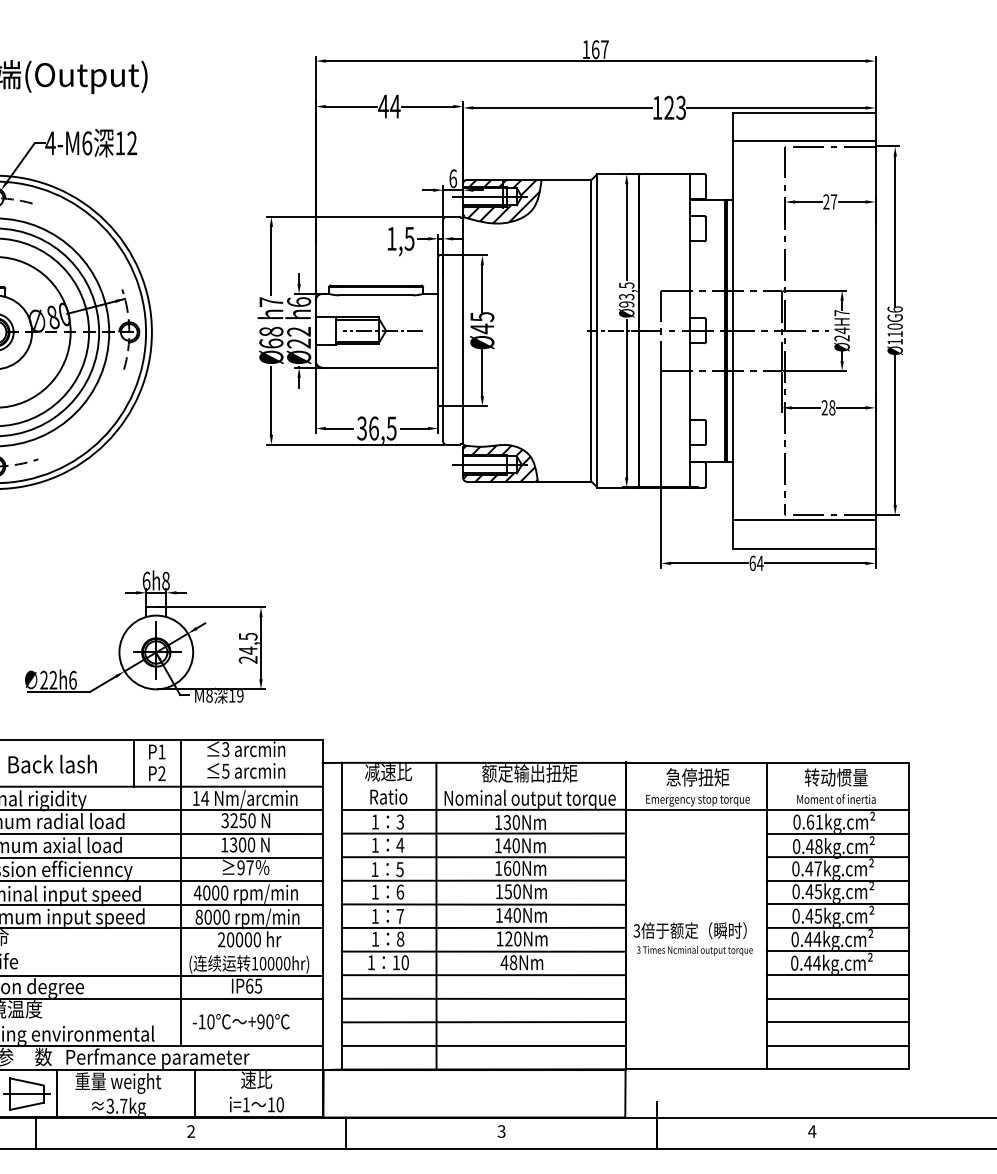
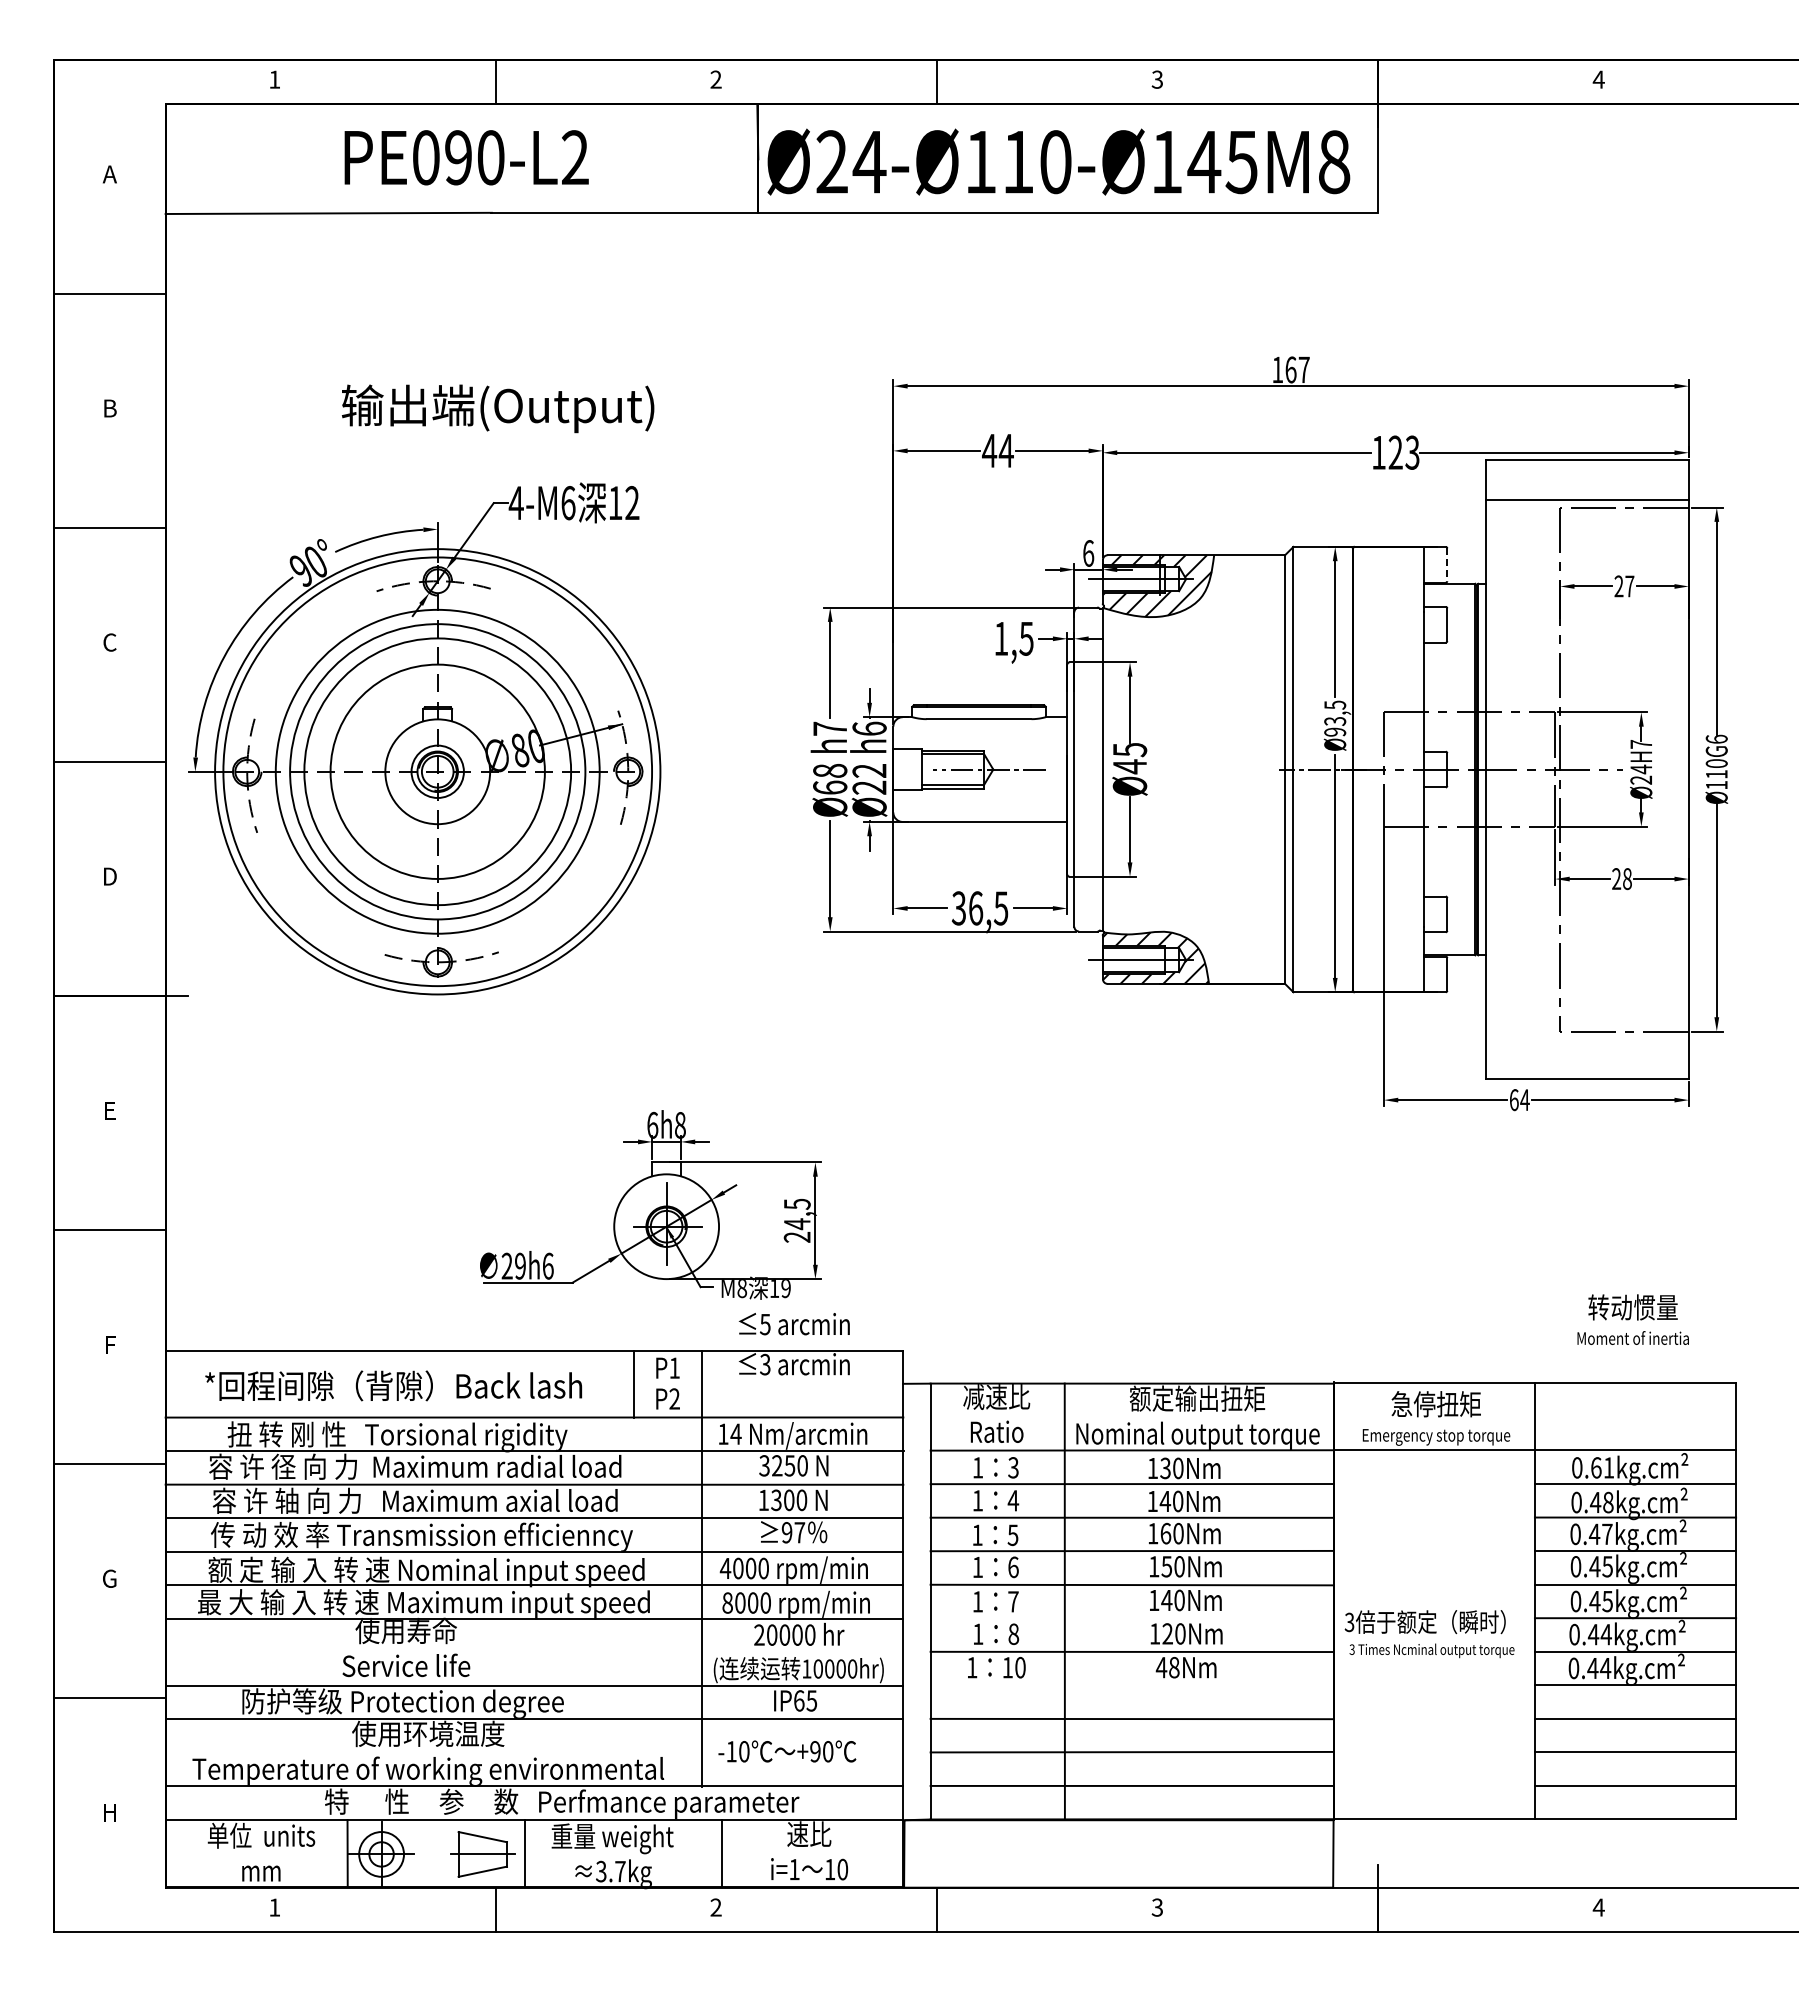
line: (705, 187) -> (1447, 565), solid -> dashed
line: (804, 520) -> (1587, 1038), removed
text: (53, 680) -> (520, 1266), 22 -> 29
text: (245, 771) -> (793, 1324), moved
text: (835, 786) -> (1632, 1319), moved
line: (483, 928) -> (1131, 1618), removed
line: (483, 975) -> (1131, 1685), removed

